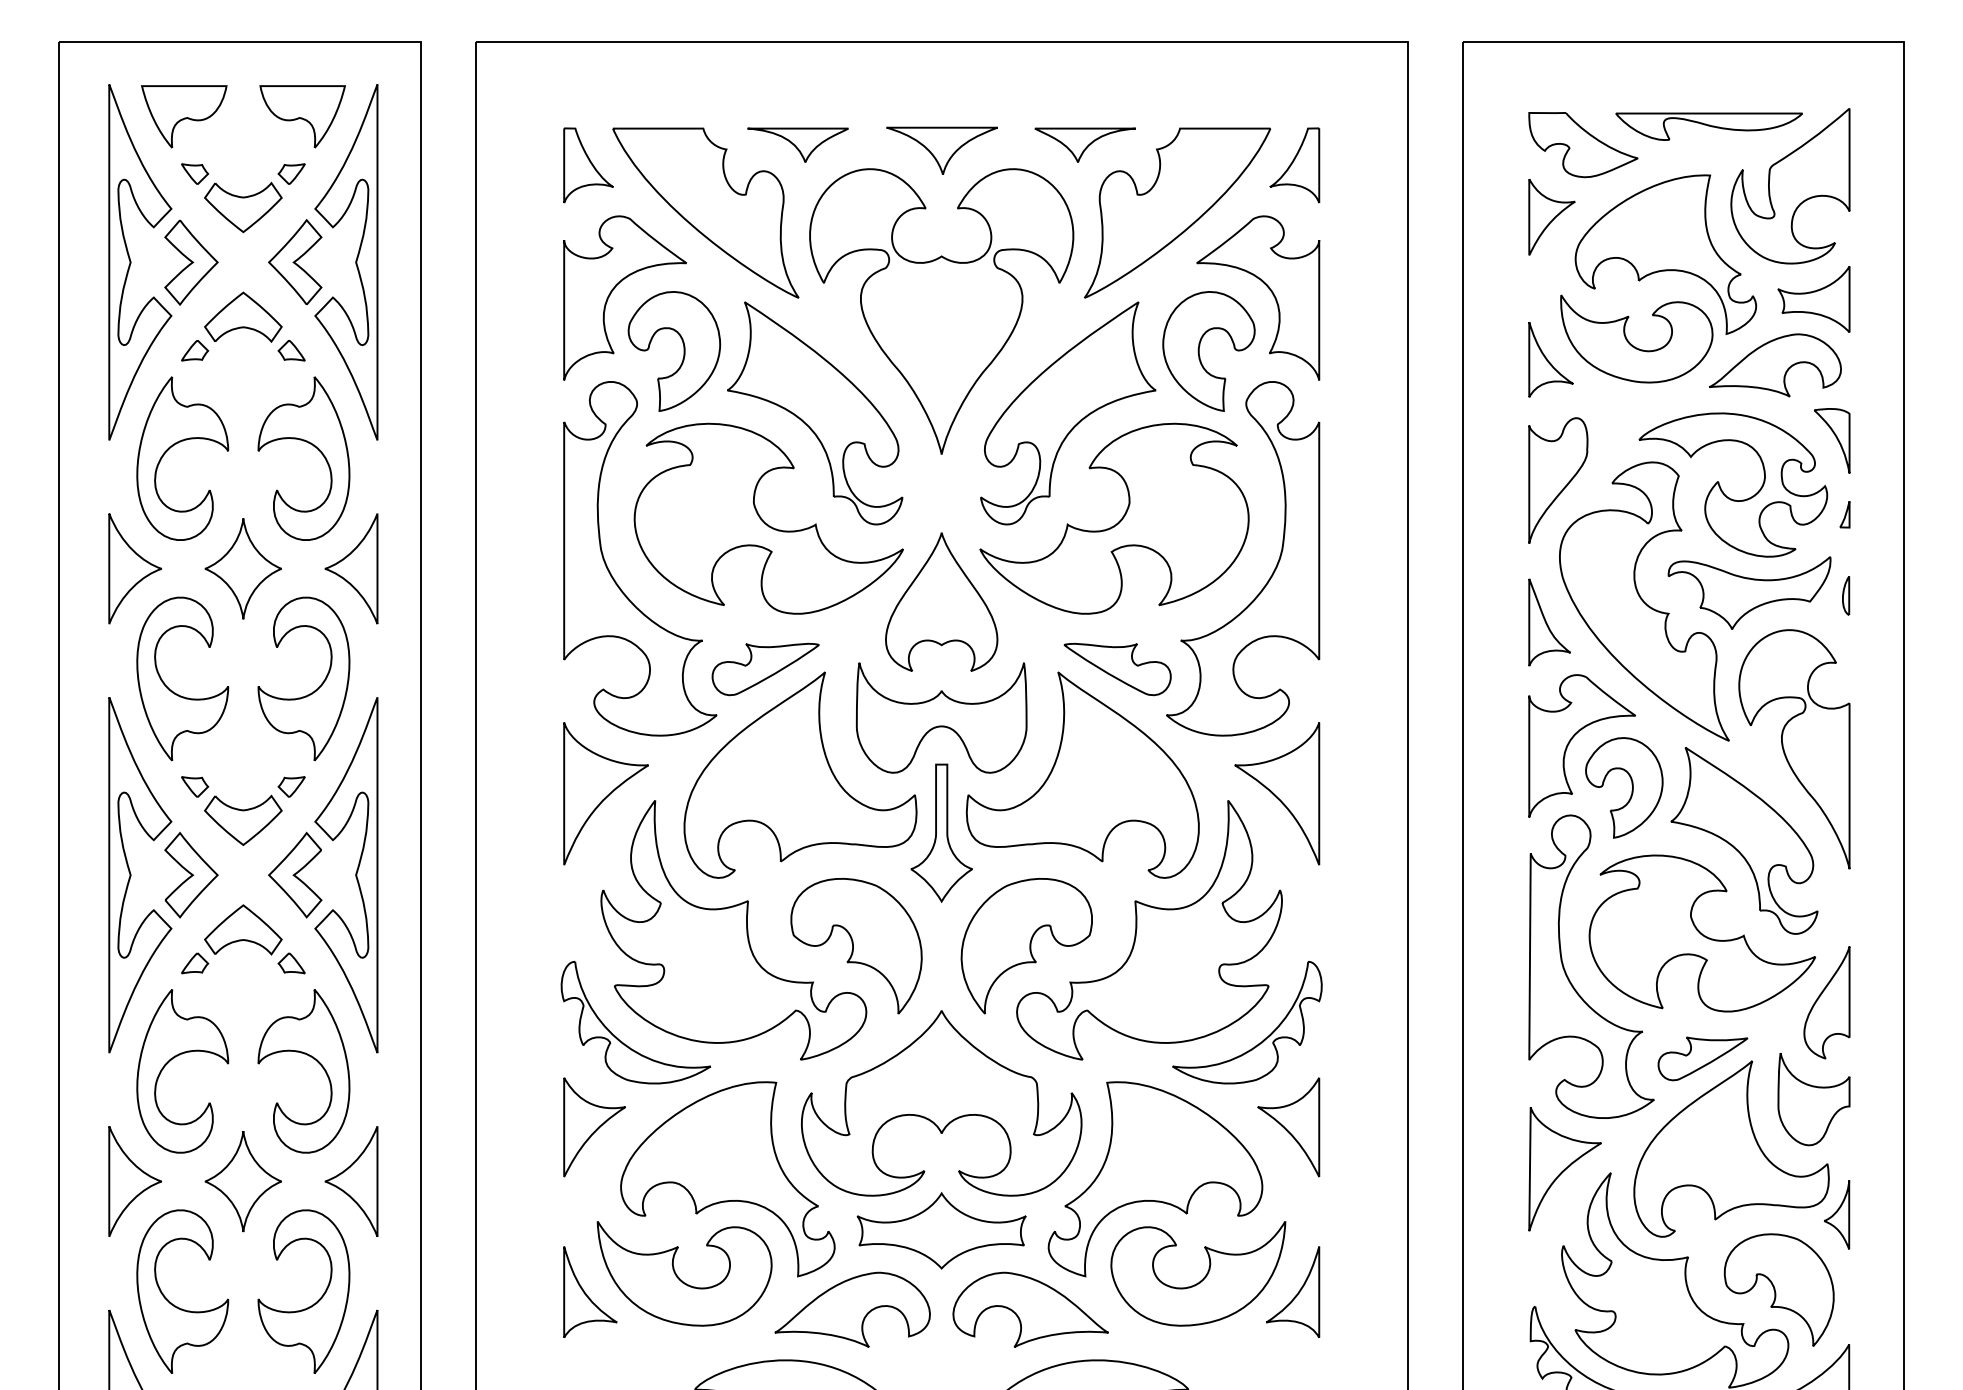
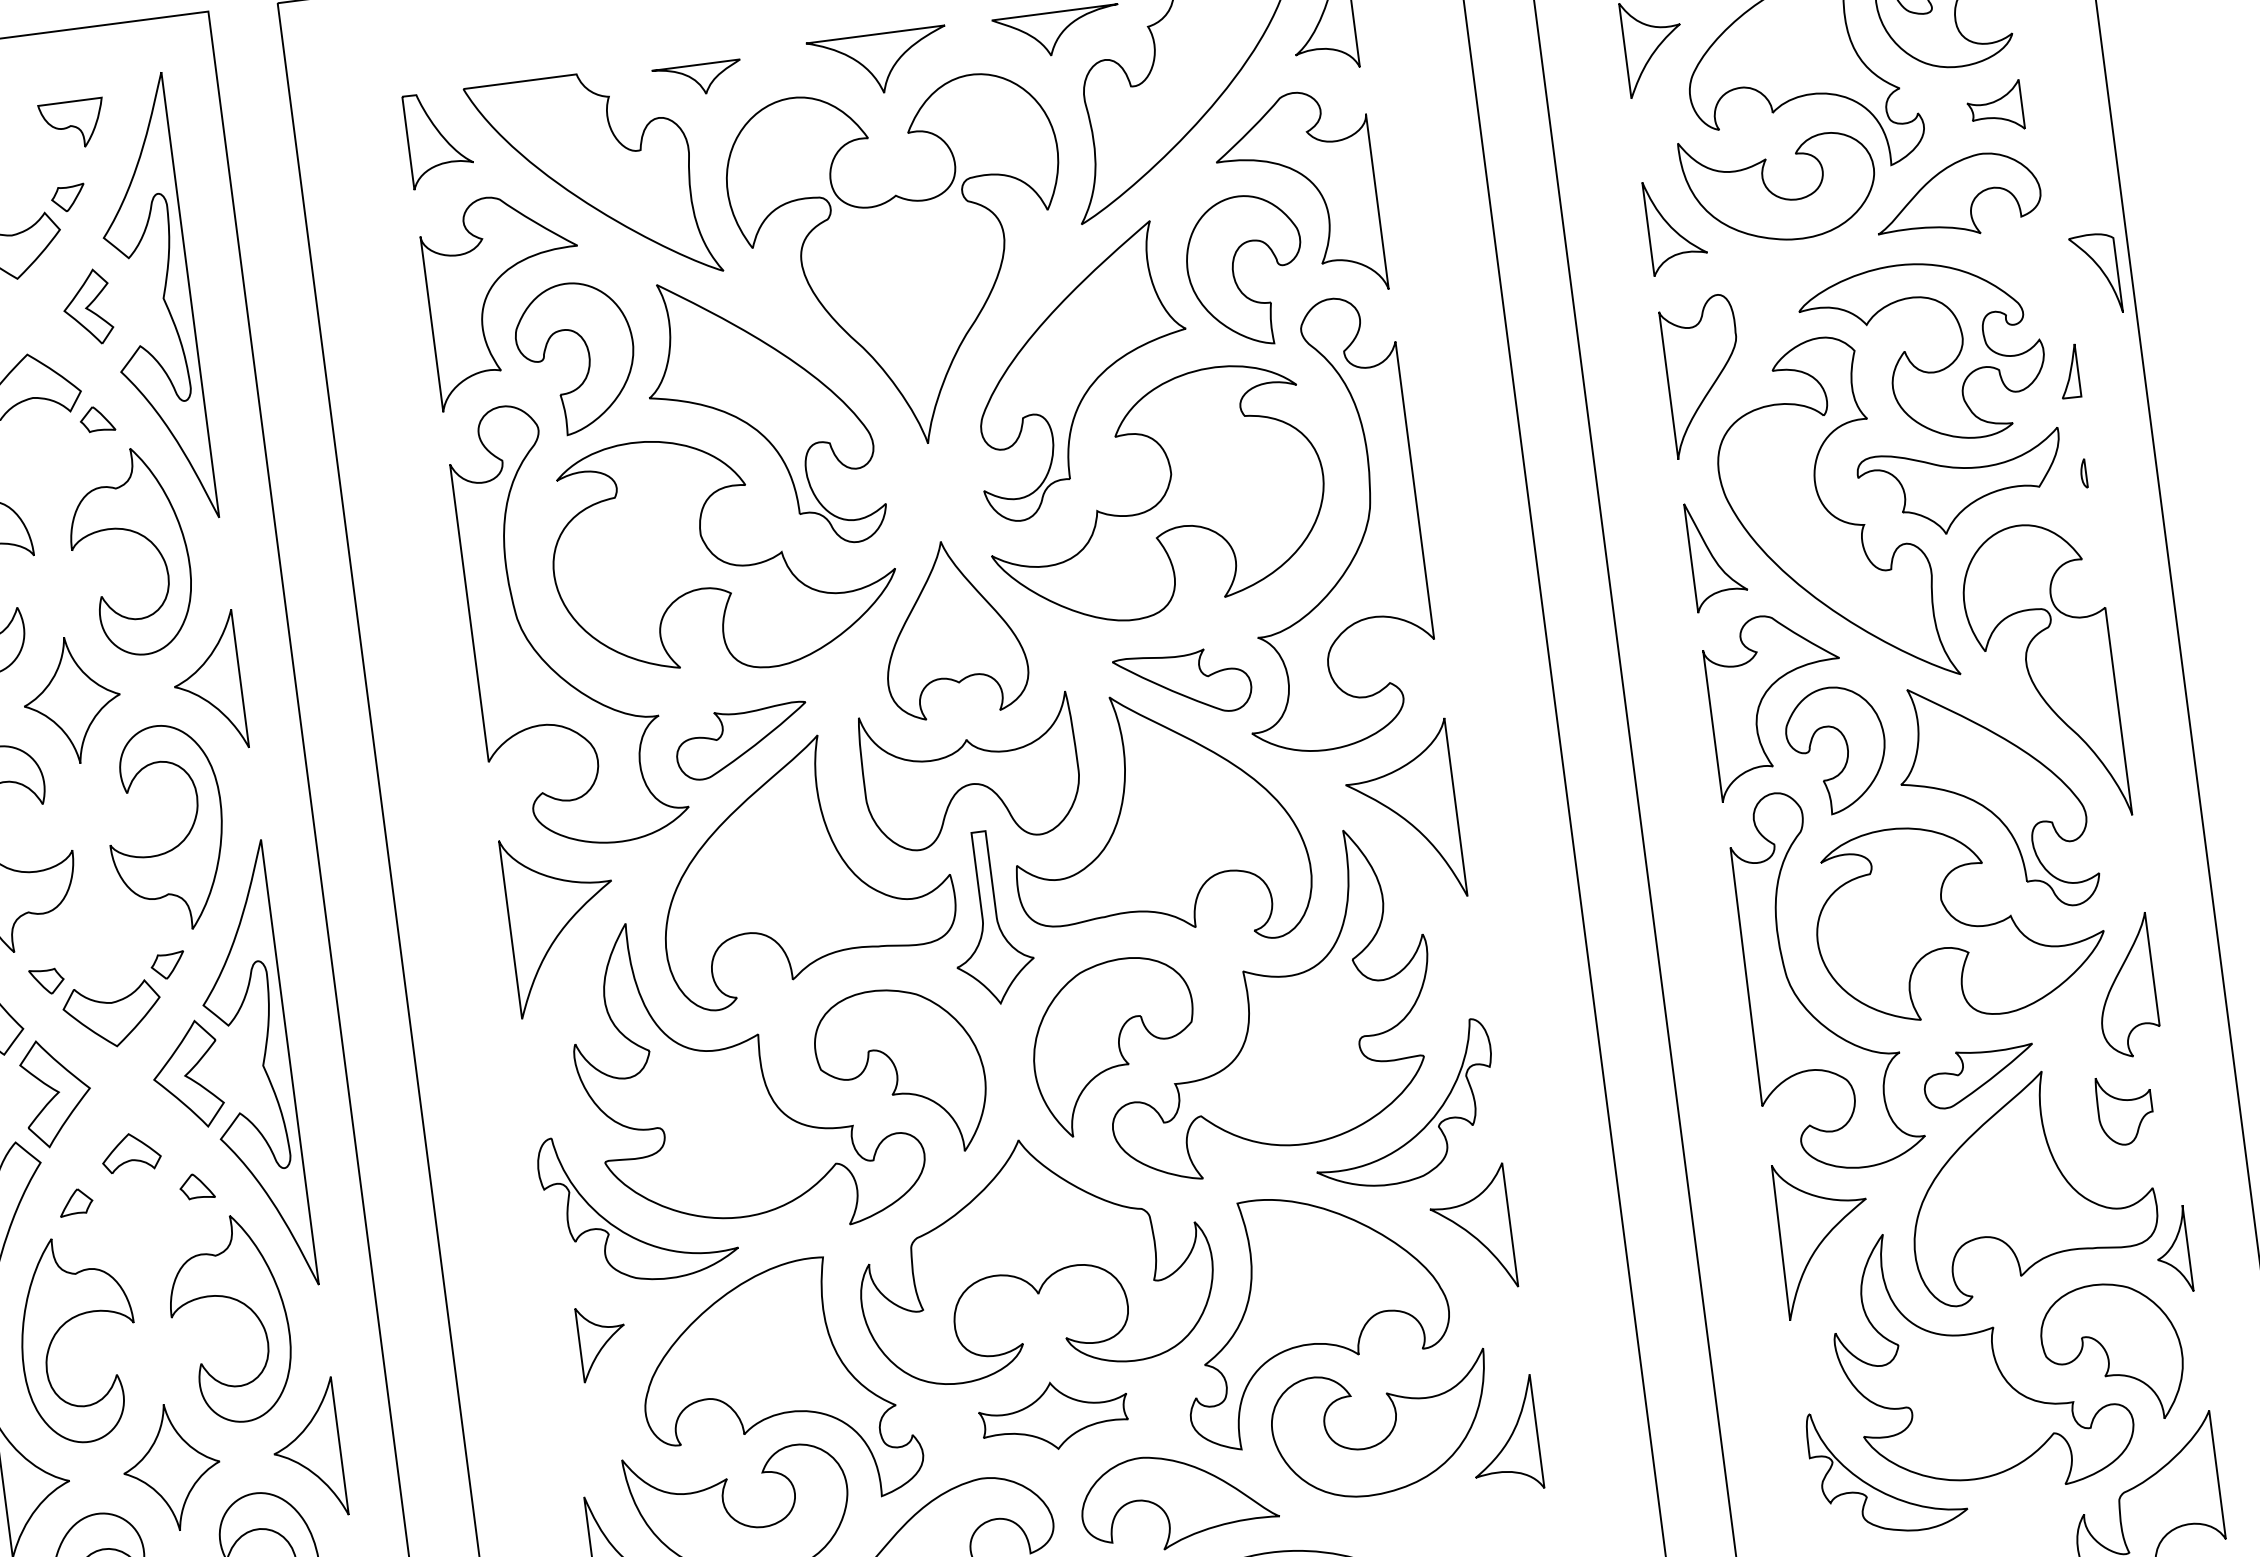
part: (302, 116) -> (72, 124), size x0.6
part: (797, 144) -> (697, 78), size x0.7
part: (295, 261) -> (87, 307), size x0.7
part: (1813, 299) -> (1994, 107), size x0.6
part: (1832, 440) -> (2096, 274), moved
part: (1844, 514) -> (2068, 372), size x1.6
part: (1846, 595) -> (2083, 473), size x0.6
part: (243, 929) -> (131, 1152), size x0.6
part: (1813, 1099) -> (2124, 1109), size x0.6
part: (594, 1127) -> (602, 1342), size x0.6
part: (941, 1230) -> (1054, 1415), size x0.7

